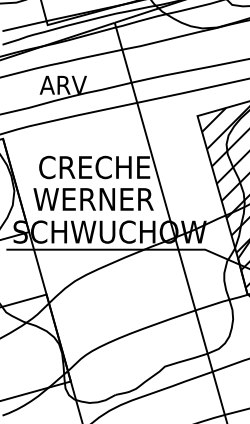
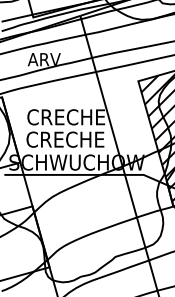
text: (93, 199) -> (65, 139), WERNER -> CRECHE

